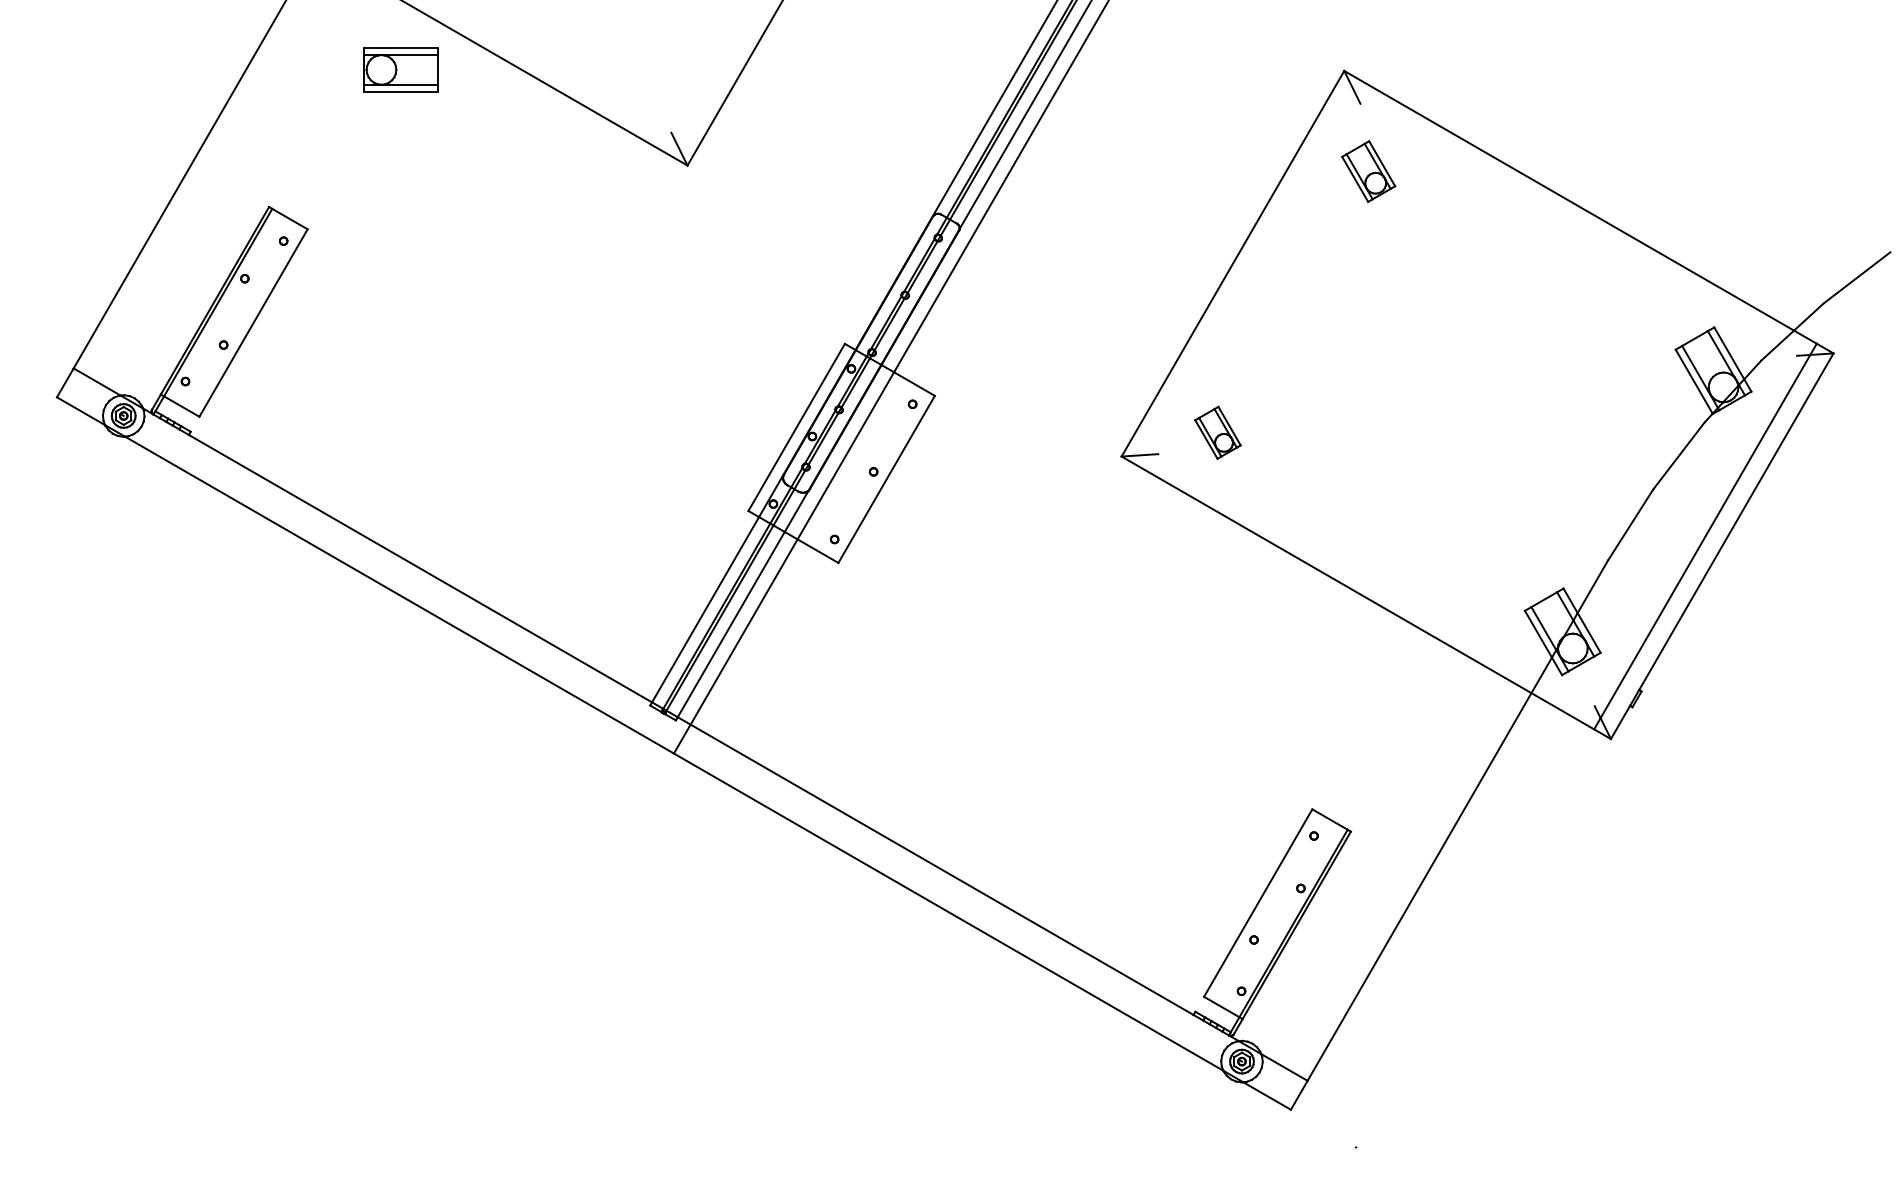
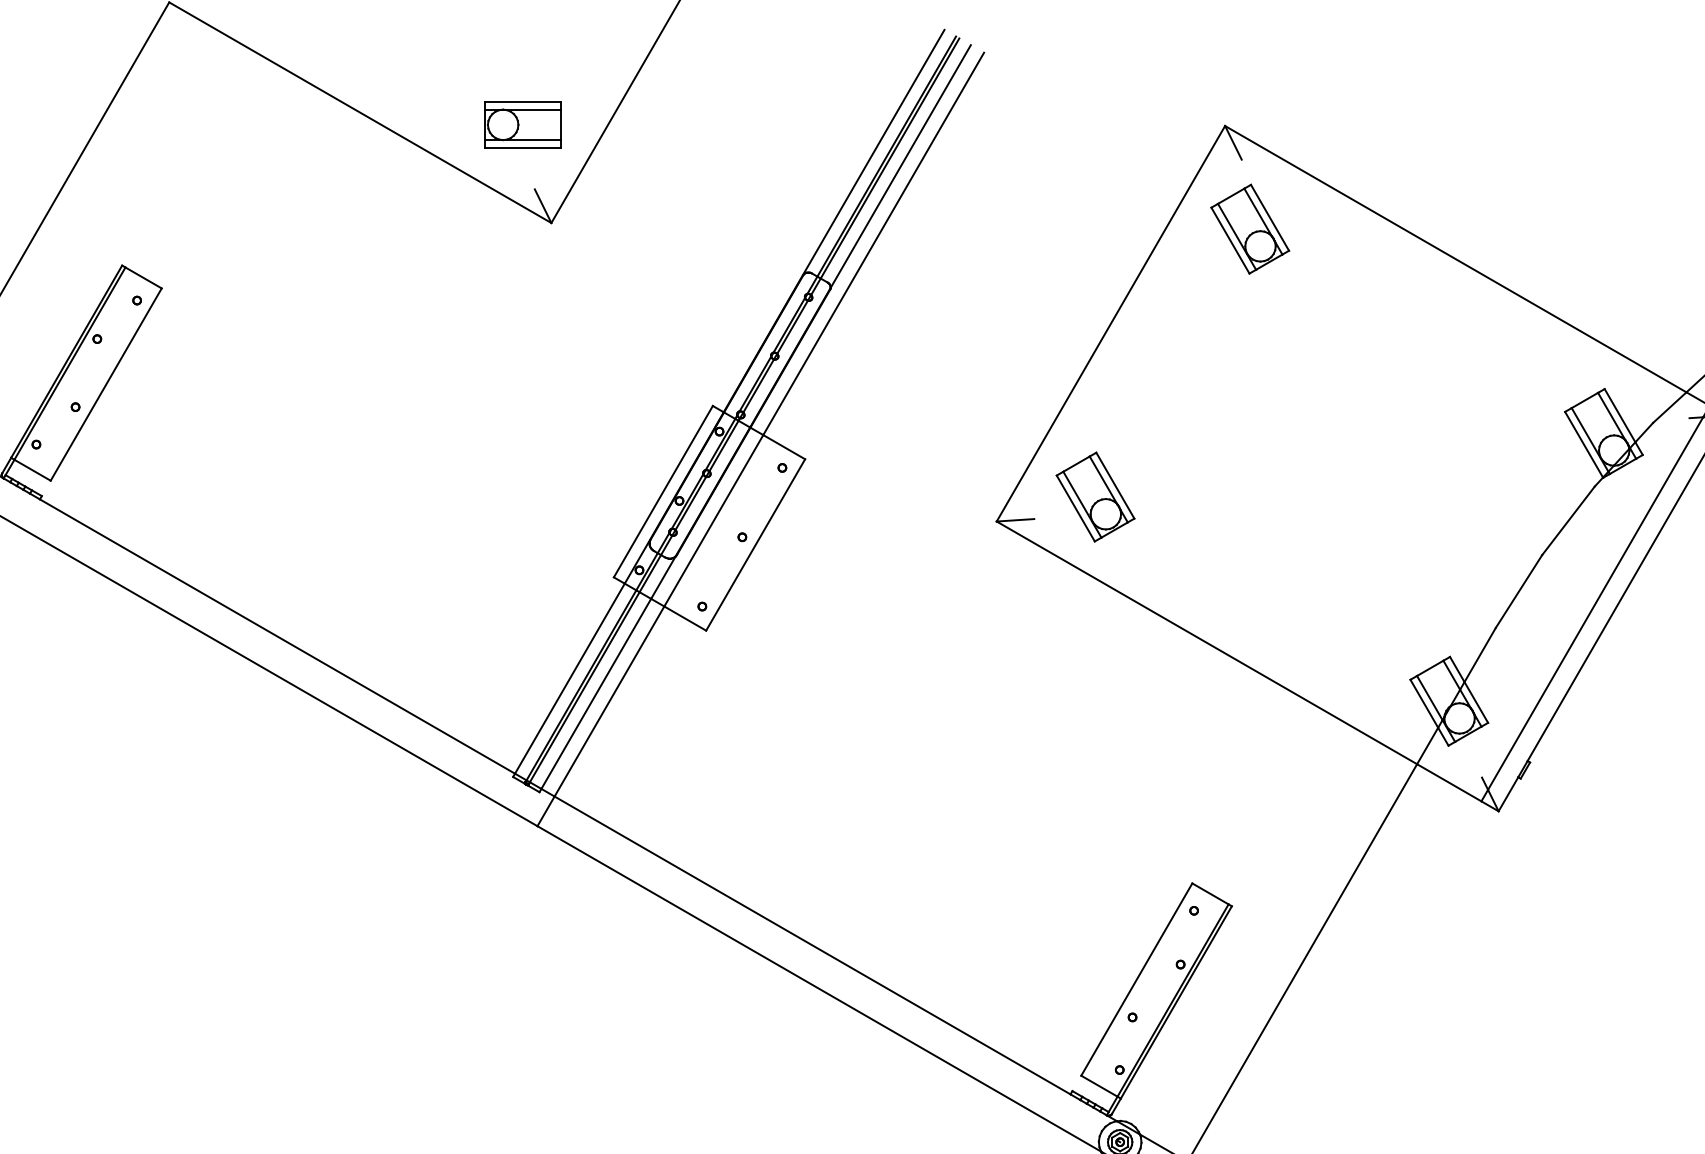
part: (400, 69) -> (522, 124), moved
part: (1368, 171) -> (1249, 229), size x1.43
part: (1217, 432) -> (1095, 496), size x1.67

